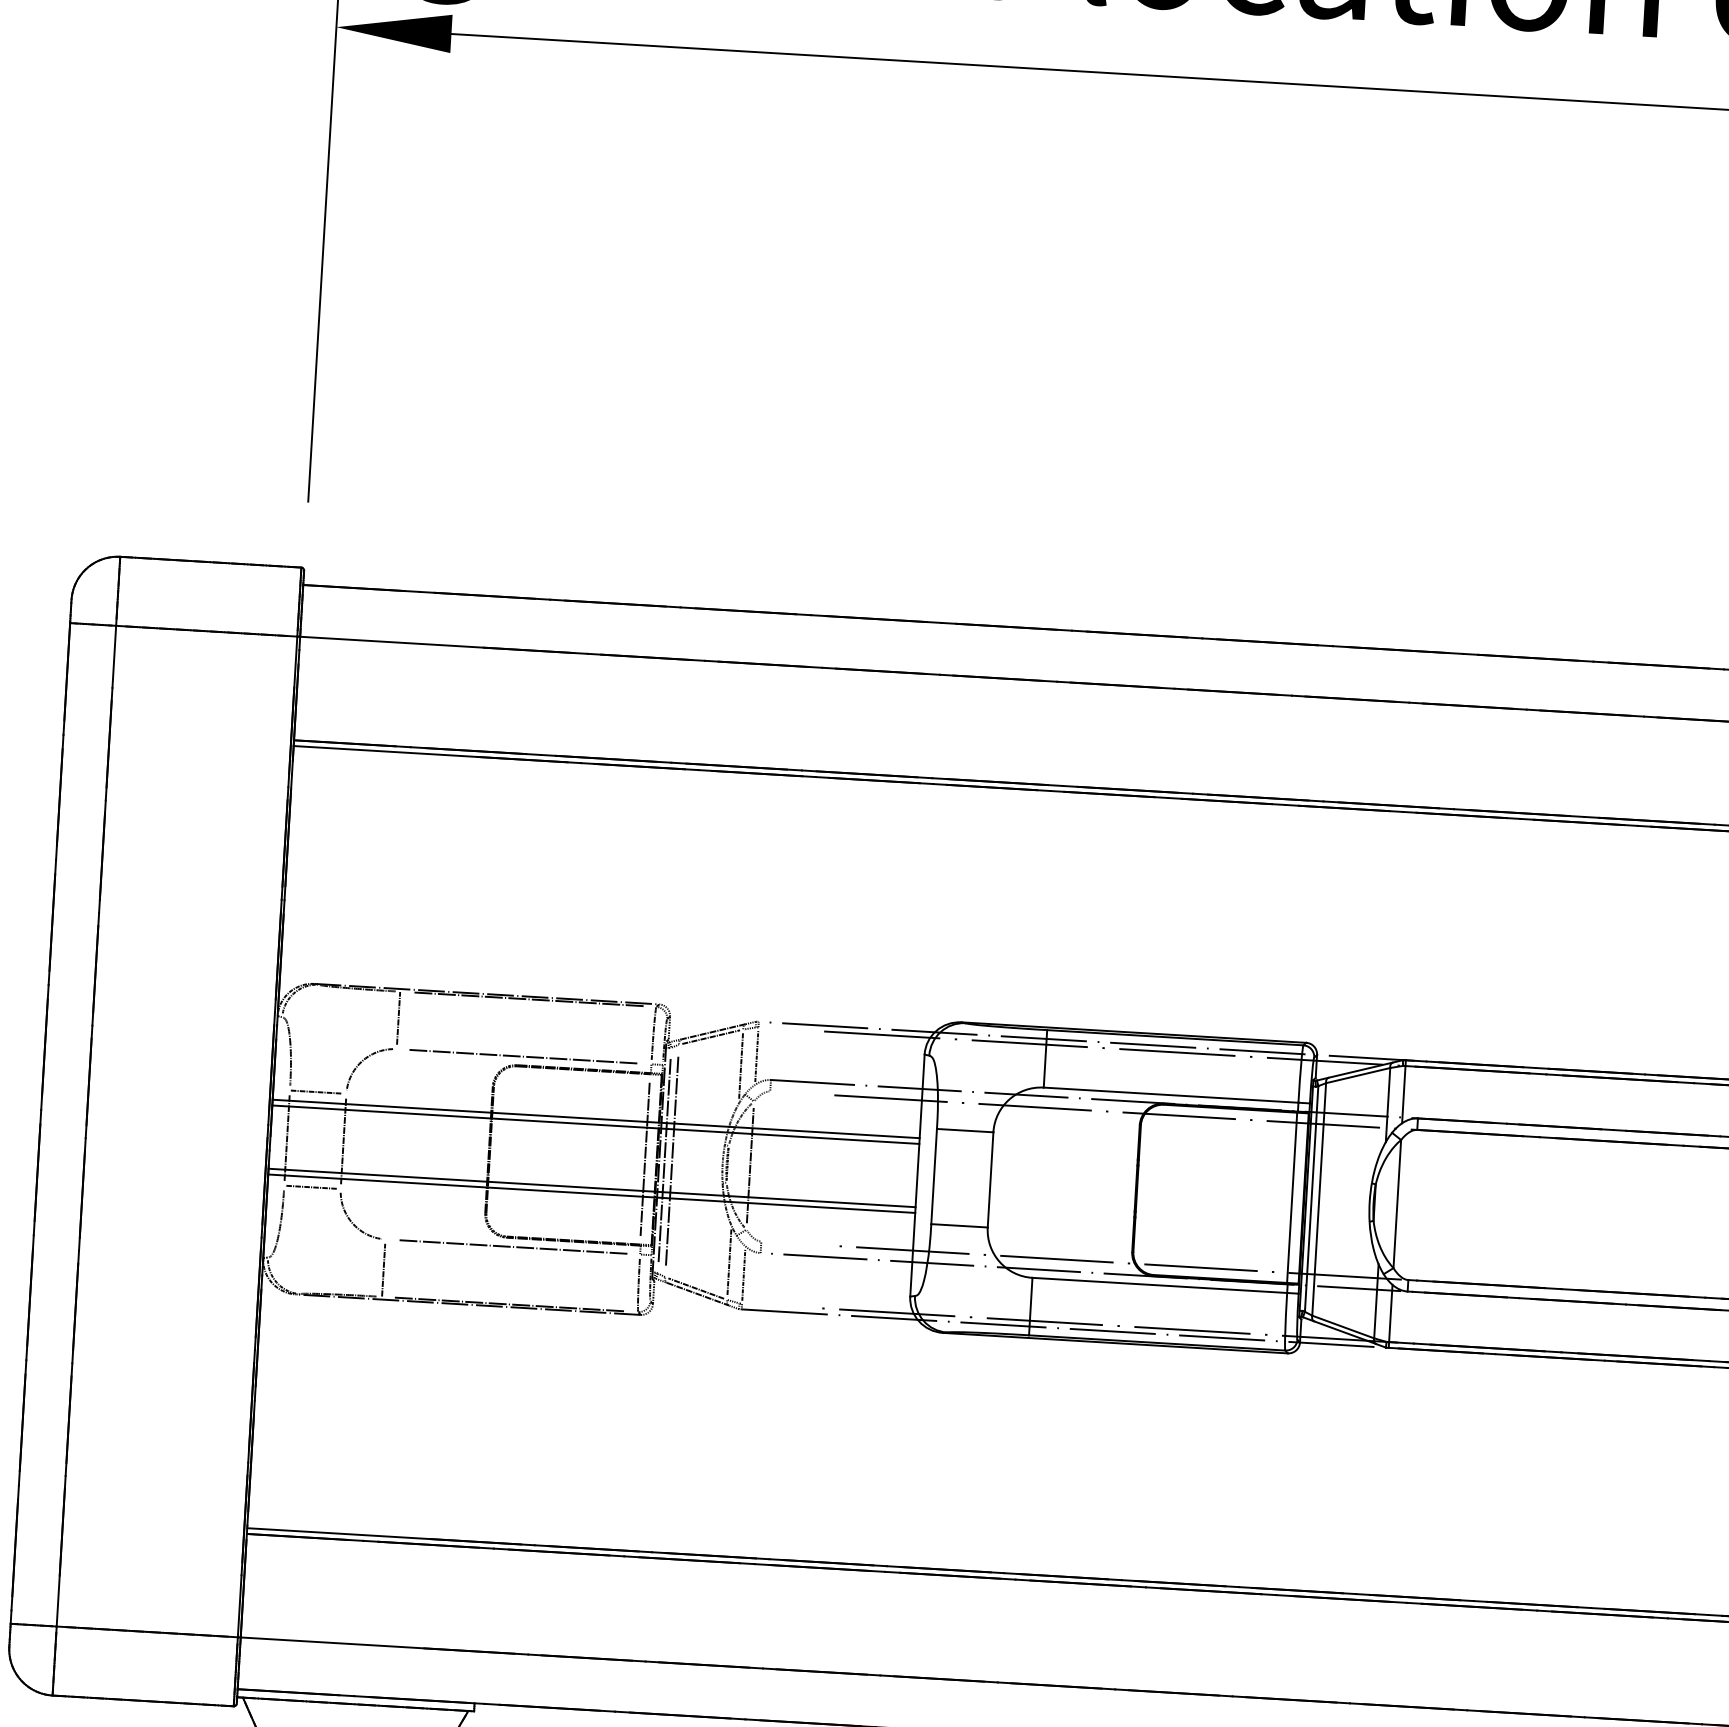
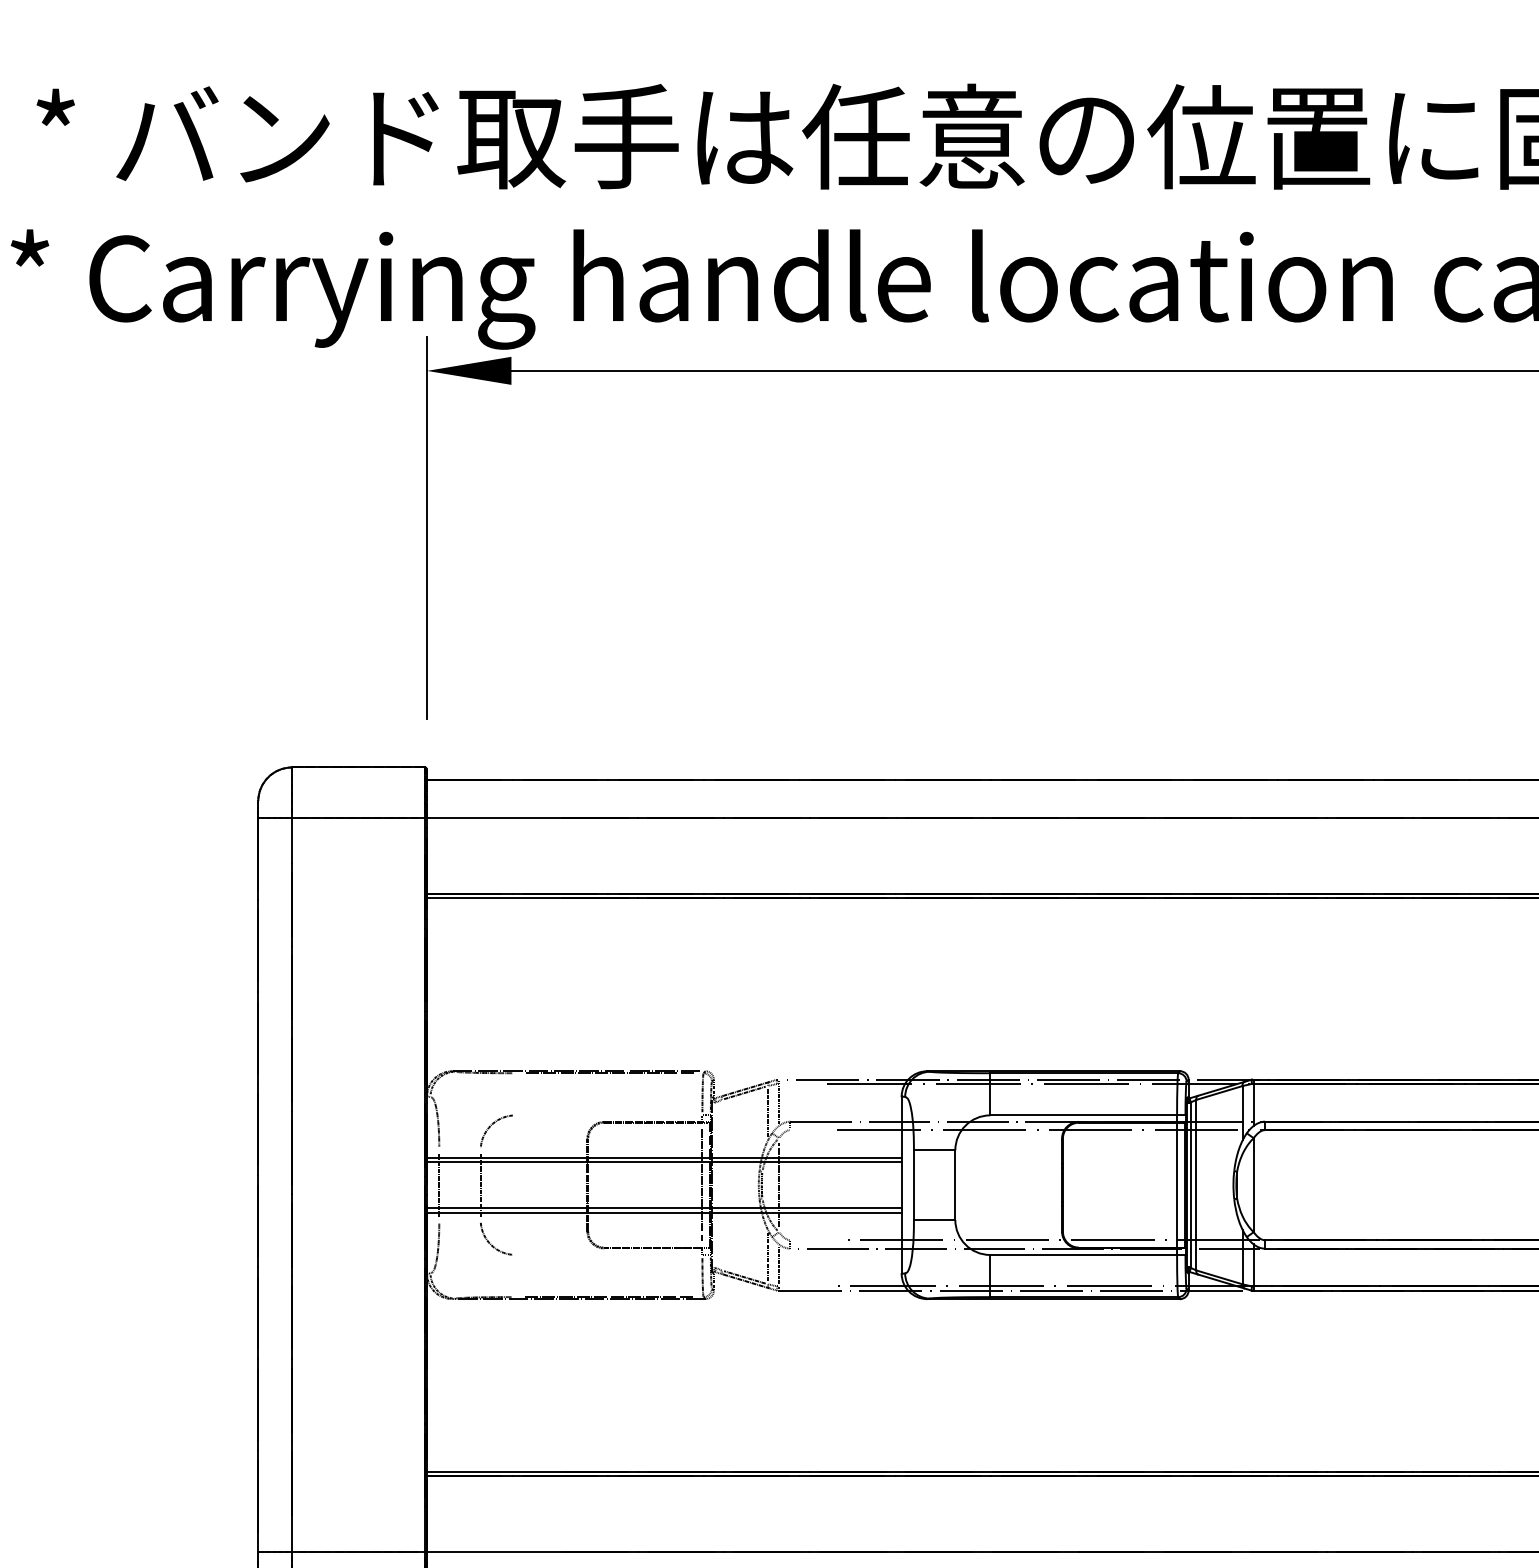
line: (398, 1017) -> (515, 1092), removed
line: (523, 1056) -> (608, 1115), removed
line: (316, 1092) -> (458, 1150), removed
line: (665, 1159) -> (716, 1184), removed
line: (671, 1160) -> (721, 1184), removed
line: (310, 1187) -> (458, 1220), removed
line: (512, 1246) -> (608, 1254), removed
line: (383, 1270) -> (515, 1277), removed

